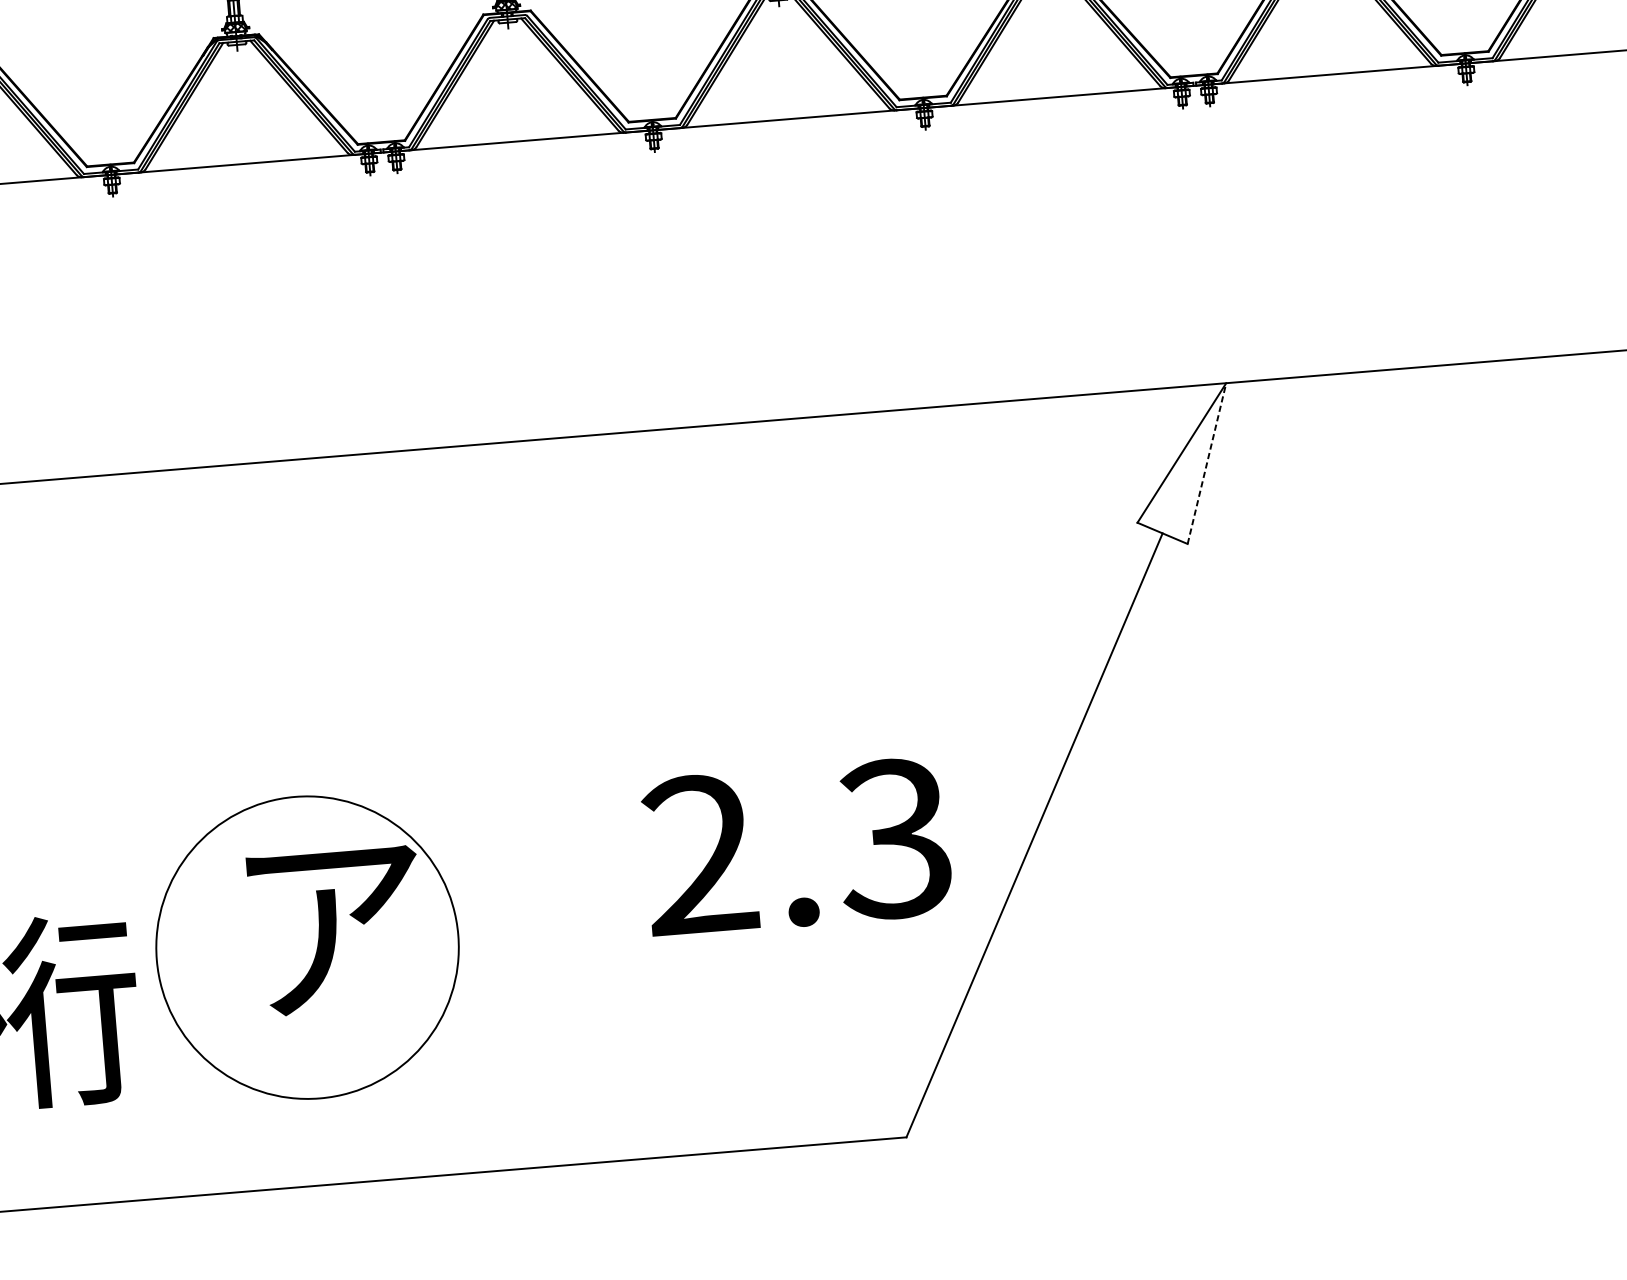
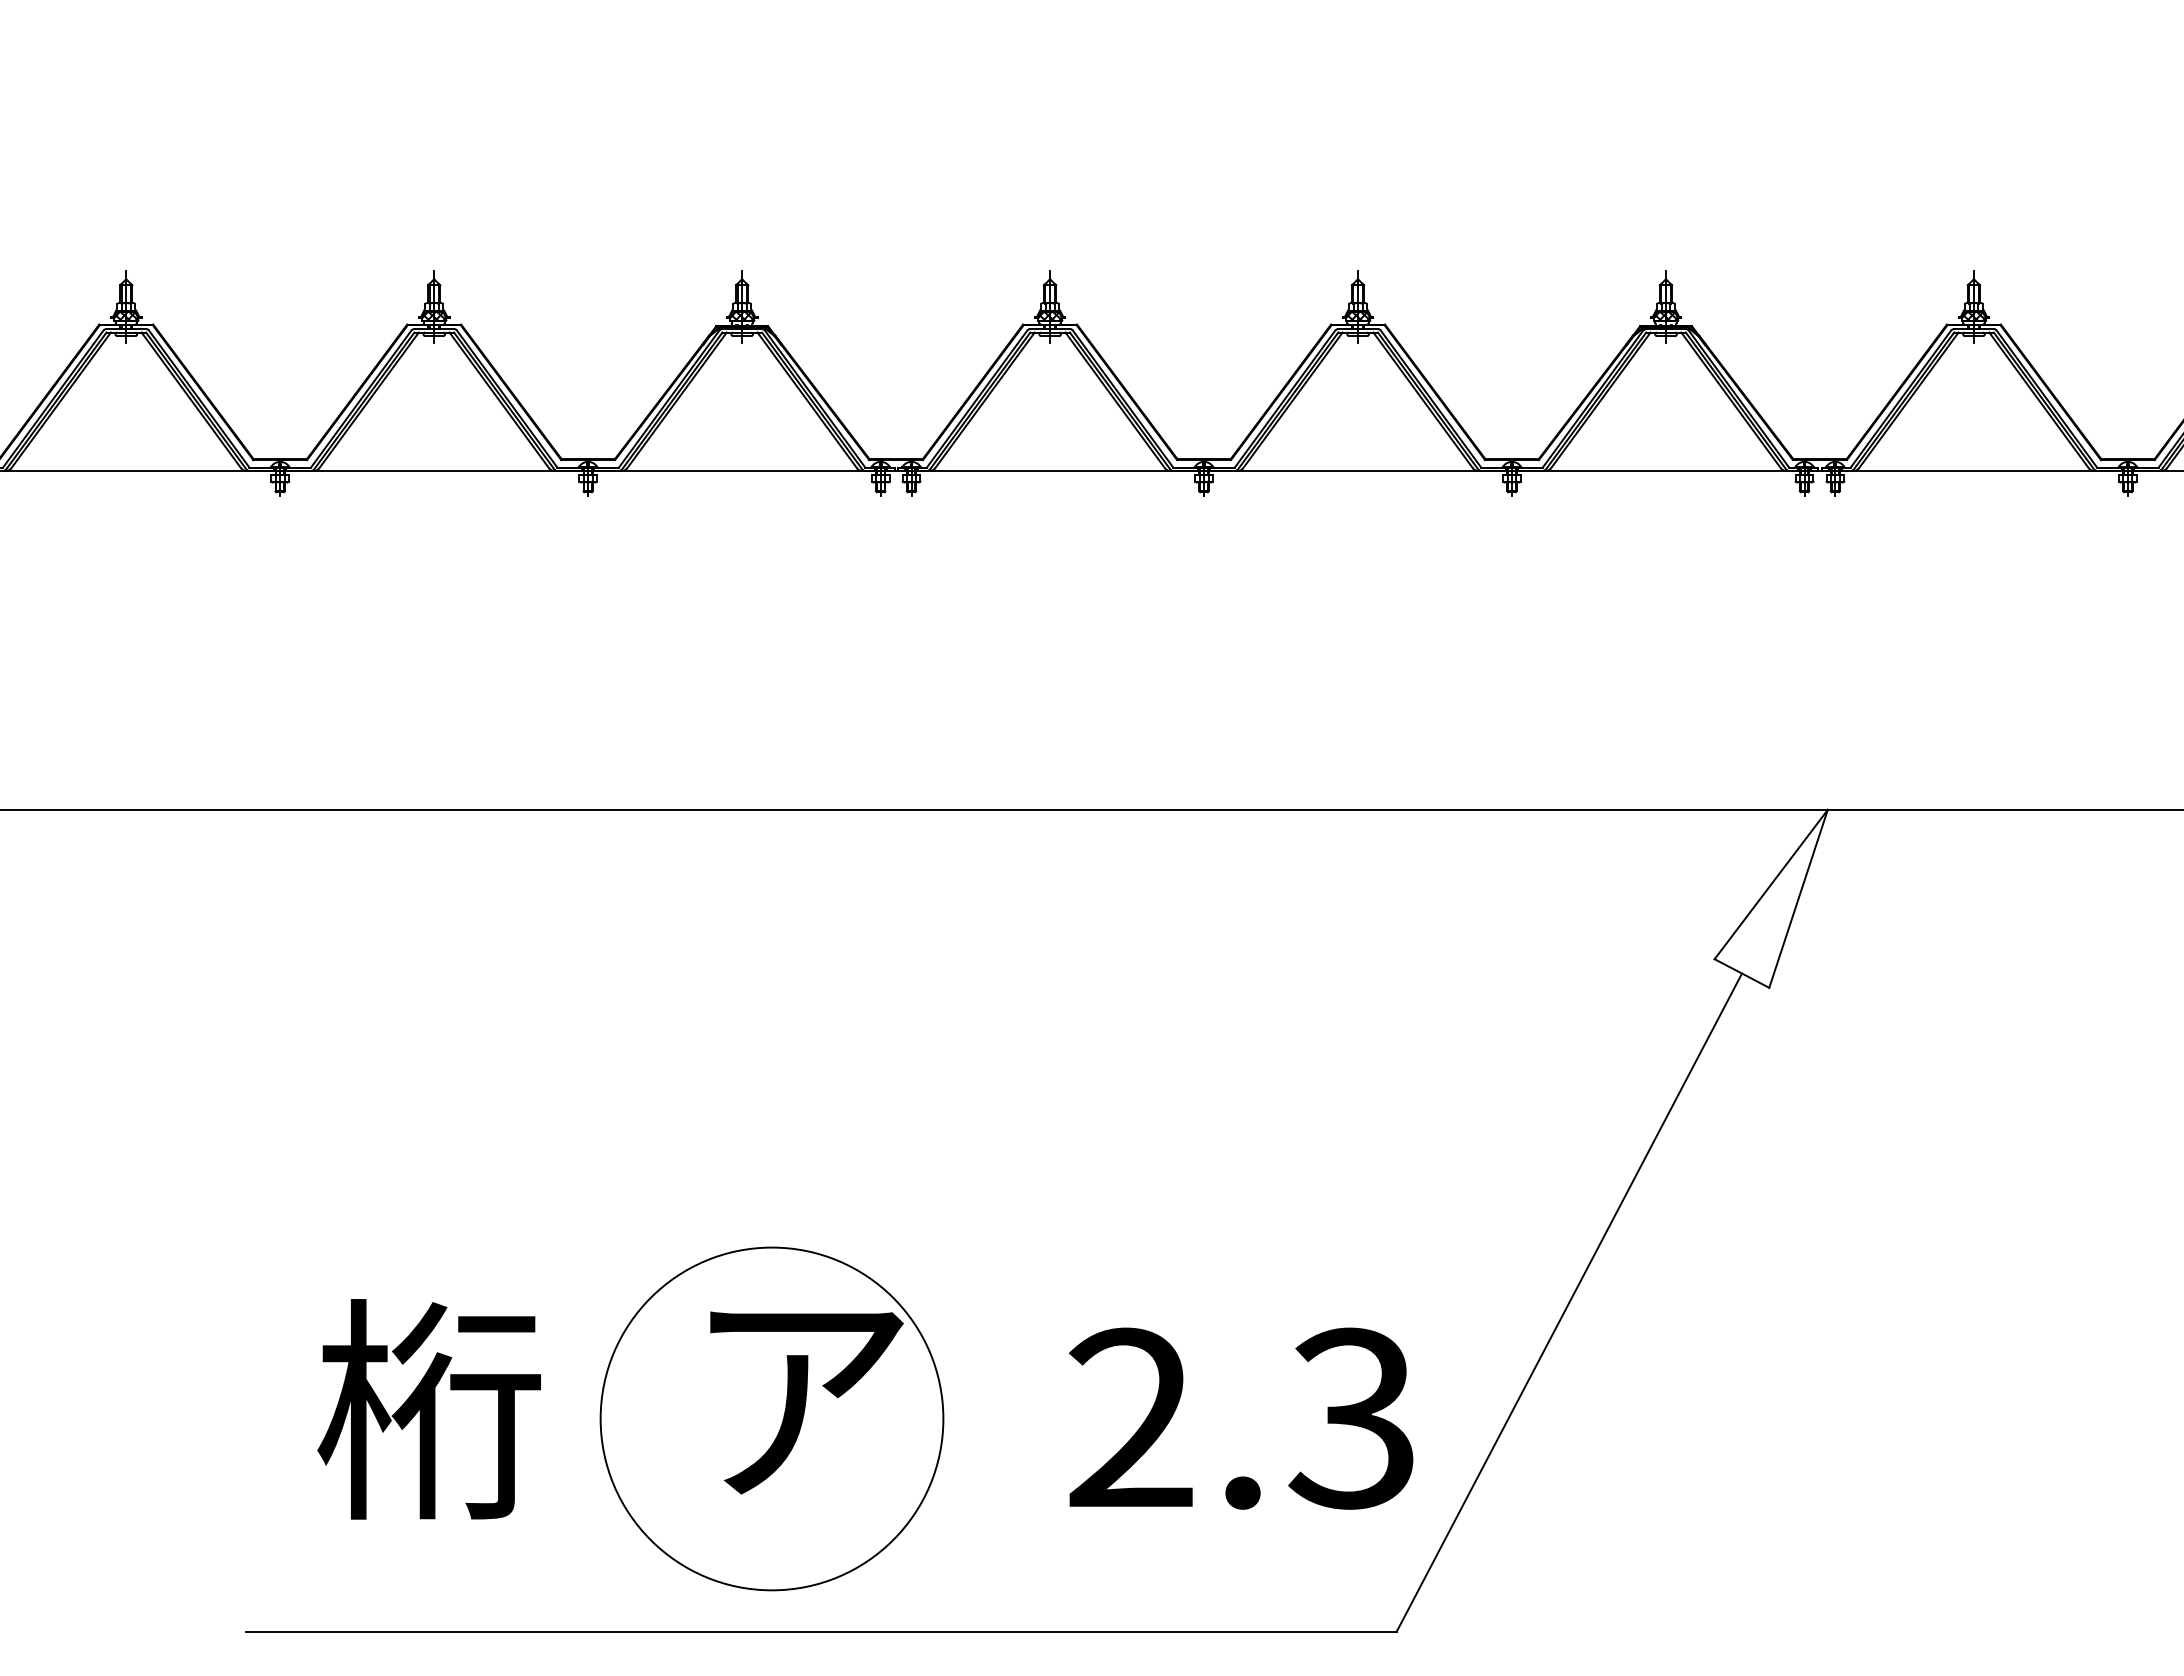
line: (1206, 463) -> (1798, 898), dashed -> solid
text: (796, 846) -> (1240, 1418), moved
part: (307, 947) -> (771, 1418), moved

